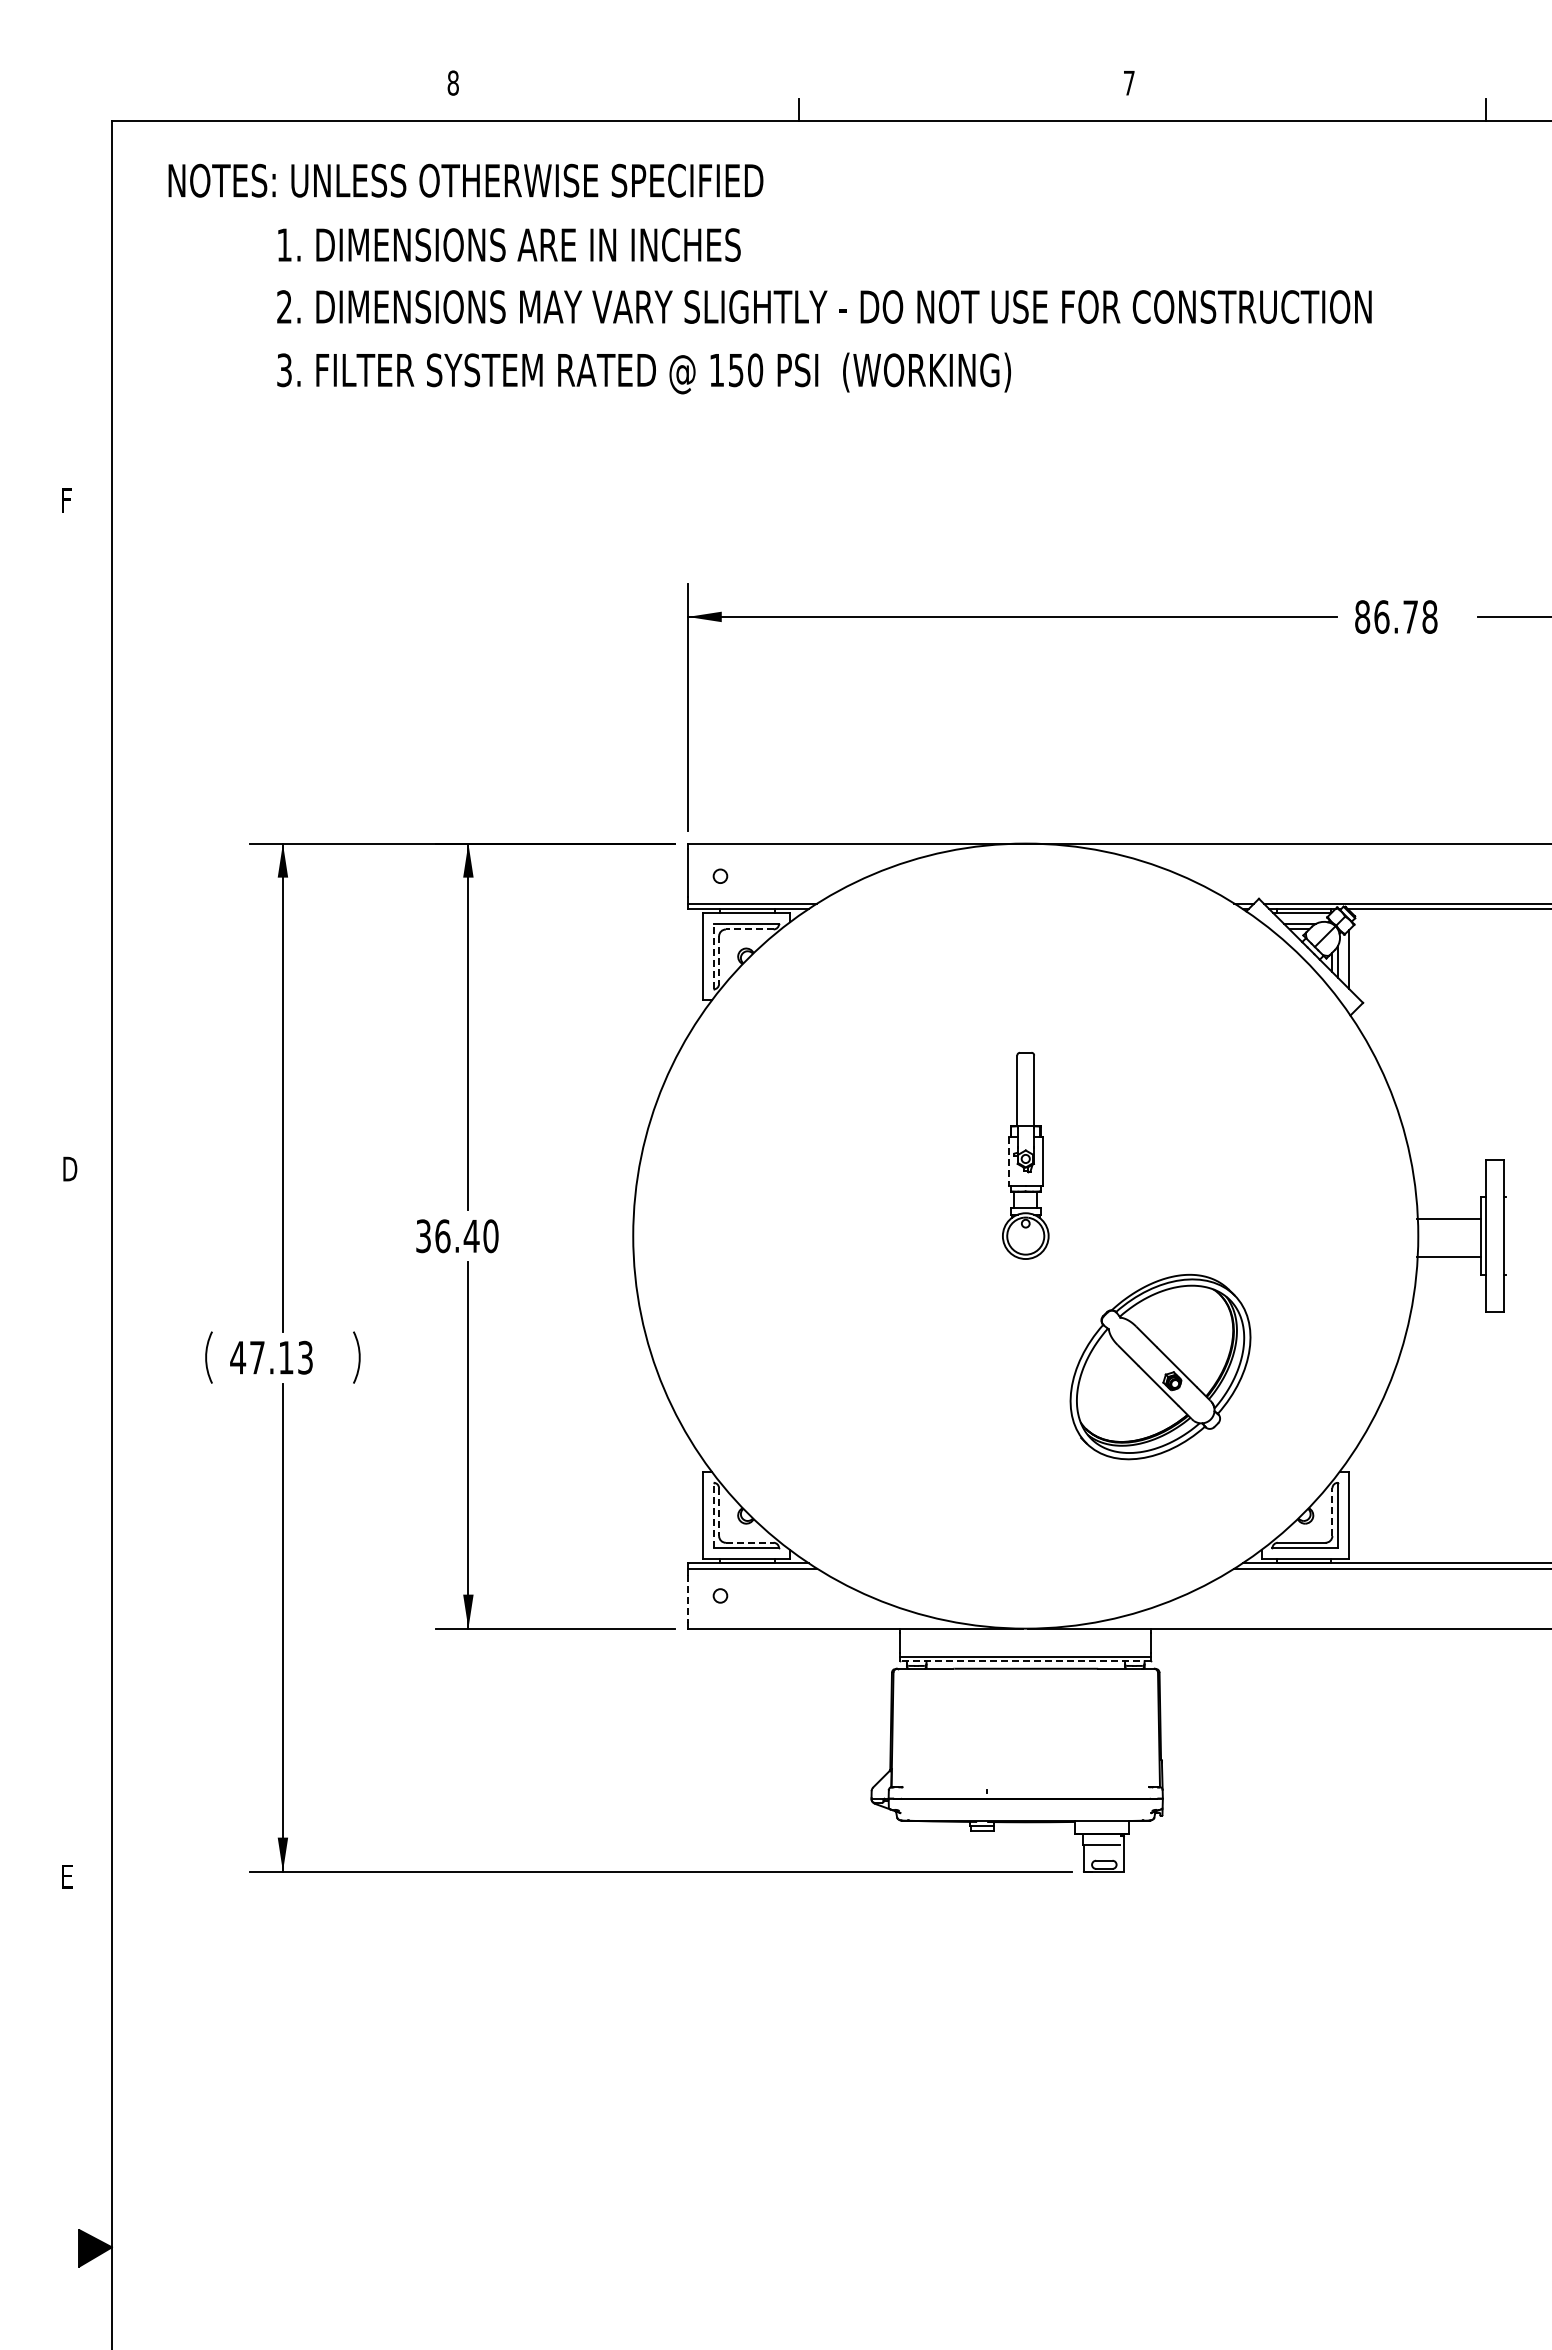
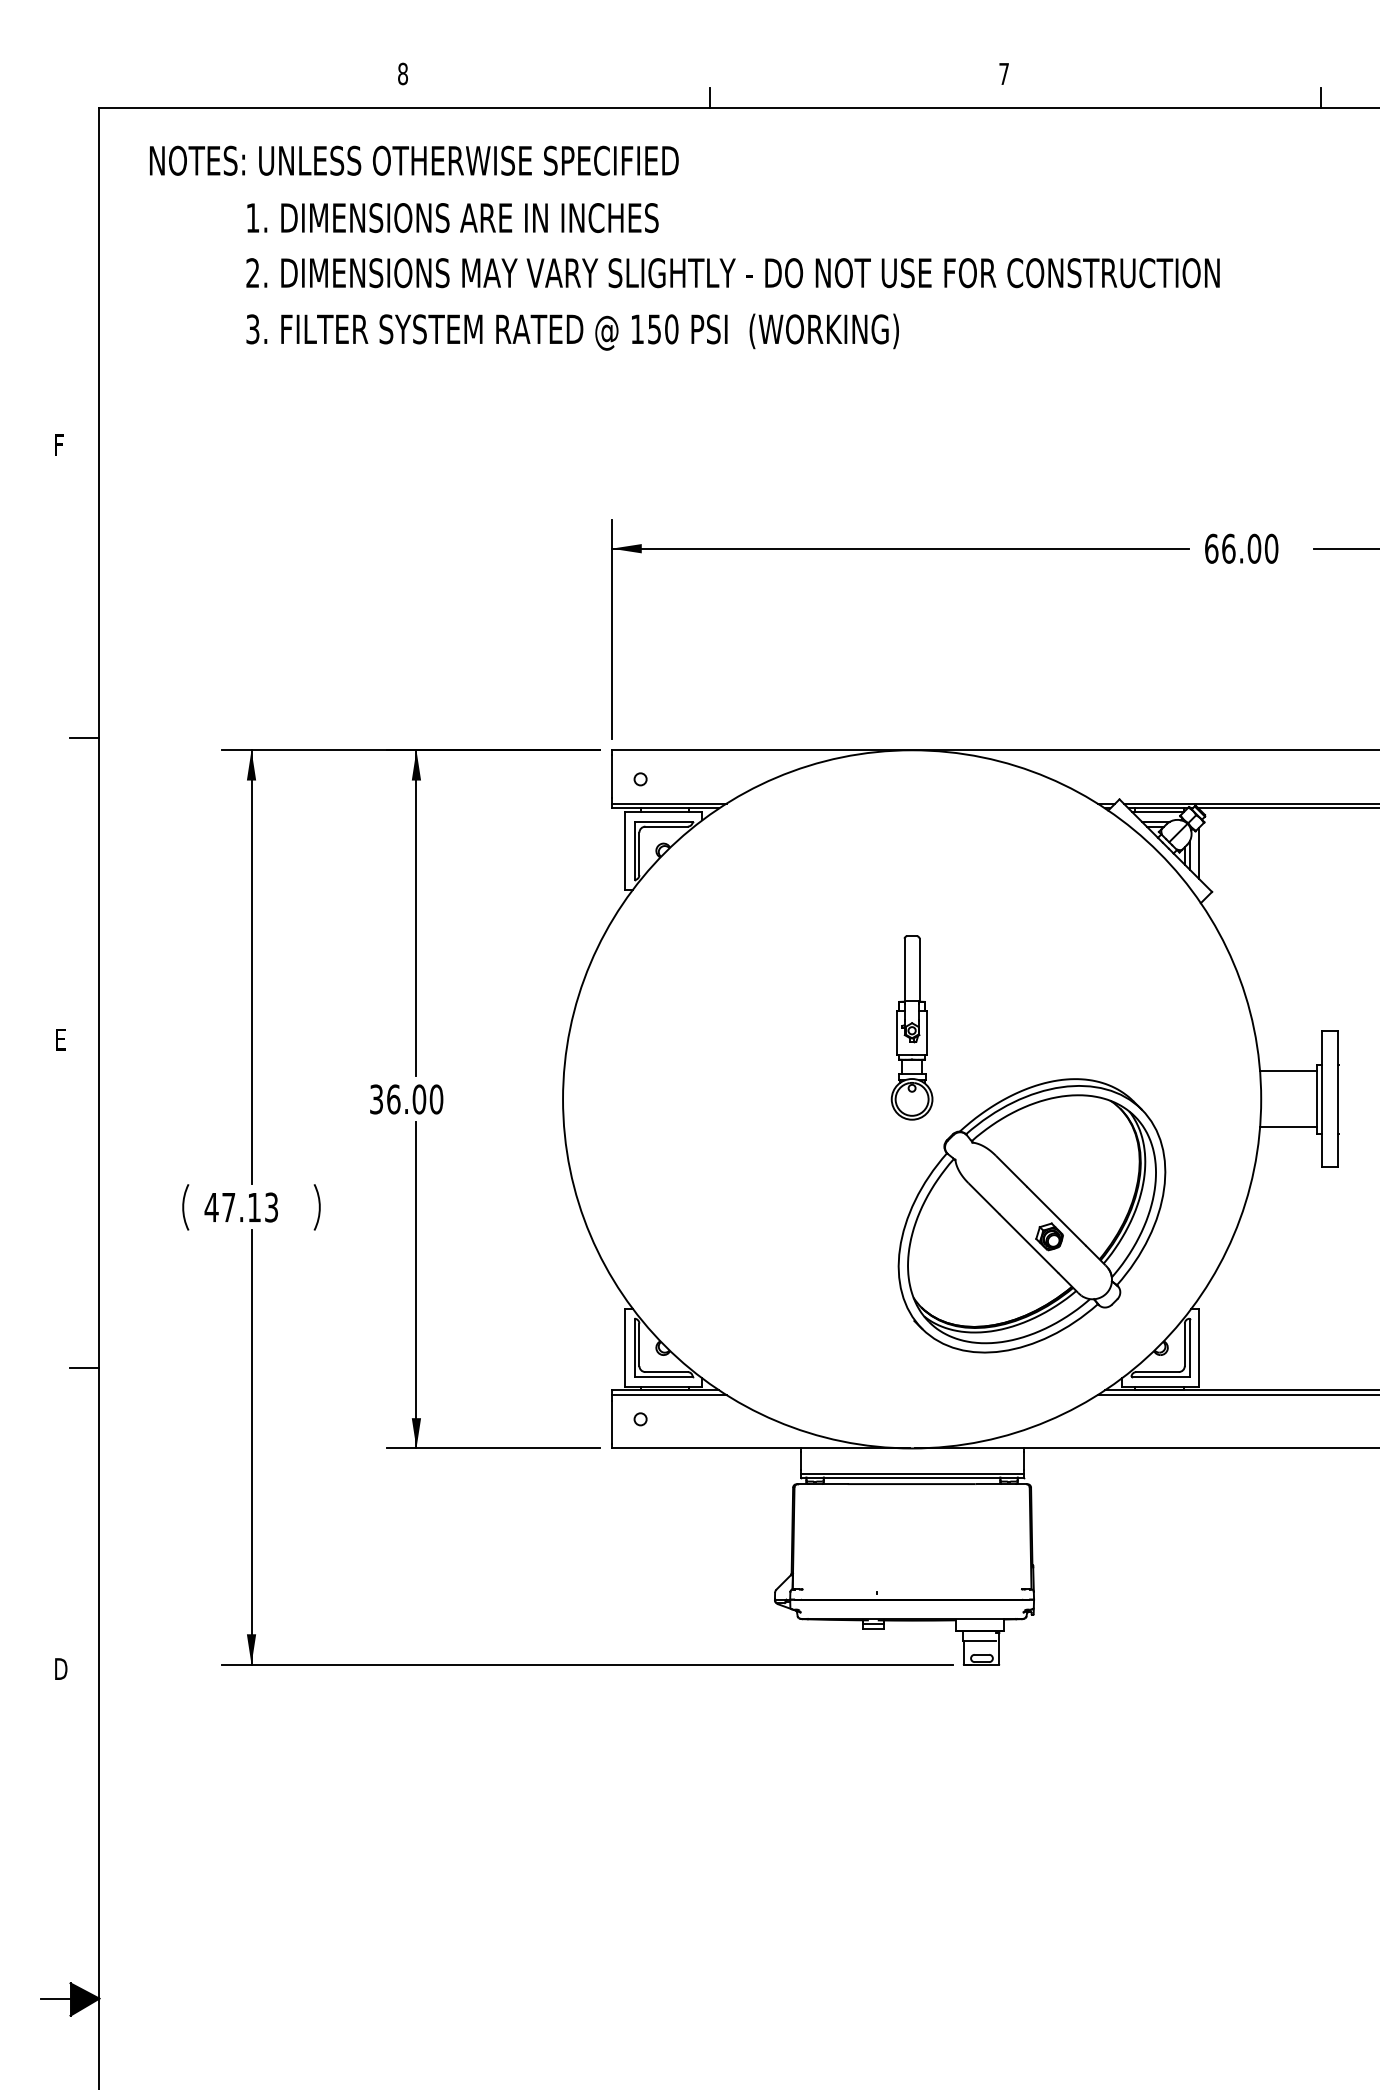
text: (1396, 616) -> (1241, 548), 86.78 -> 66.00
line: (95, 830) -> (84, 738), added
line: (749, 929) -> (666, 826), dashed -> solid
line: (713, 956) -> (634, 850), dashed -> solid
line: (719, 960) -> (639, 854), dashed -> solid
line: (1008, 1161) -> (896, 1032), dashed -> solid
text: (70, 1168) -> (62, 1039), D -> E
line: (1449, 1219) -> (1288, 1127), moved
text: (471, 1236) -> (419, 1099), 36.40 -> 36.00
line: (1449, 1256) -> (1288, 1071), moved
part: (1160, 1366) -> (1031, 1215), size x1.67
line: (719, 1512) -> (639, 1345), dashed -> solid
line: (1332, 1512) -> (1184, 1345), dashed -> solid
line: (713, 1515) -> (634, 1347), dashed -> solid
line: (95, 1538) -> (84, 1368), added
line: (749, 1542) -> (666, 1371), dashed -> solid
line: (687, 1599) -> (611, 1422), dashed -> solid
line: (1025, 1661) -> (911, 1477), dashed -> solid
text: (68, 1876) -> (60, 1668), E -> D
line: (62, 2247) -> (55, 1998), added

